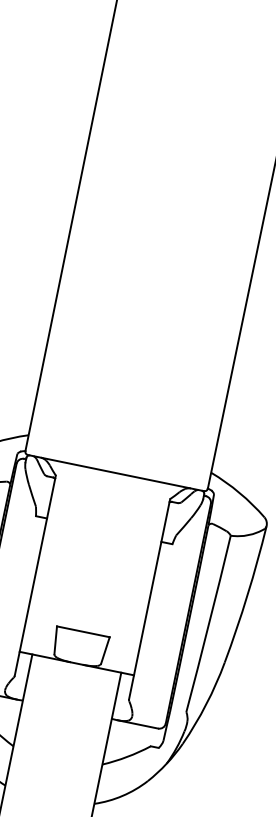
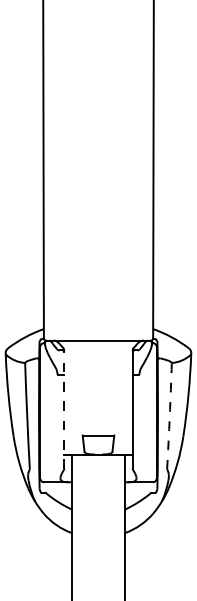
line: (35, 574) -> (64, 408), solid -> dashed
arc: (208, 624) -> (169, 416), solid -> dashed

